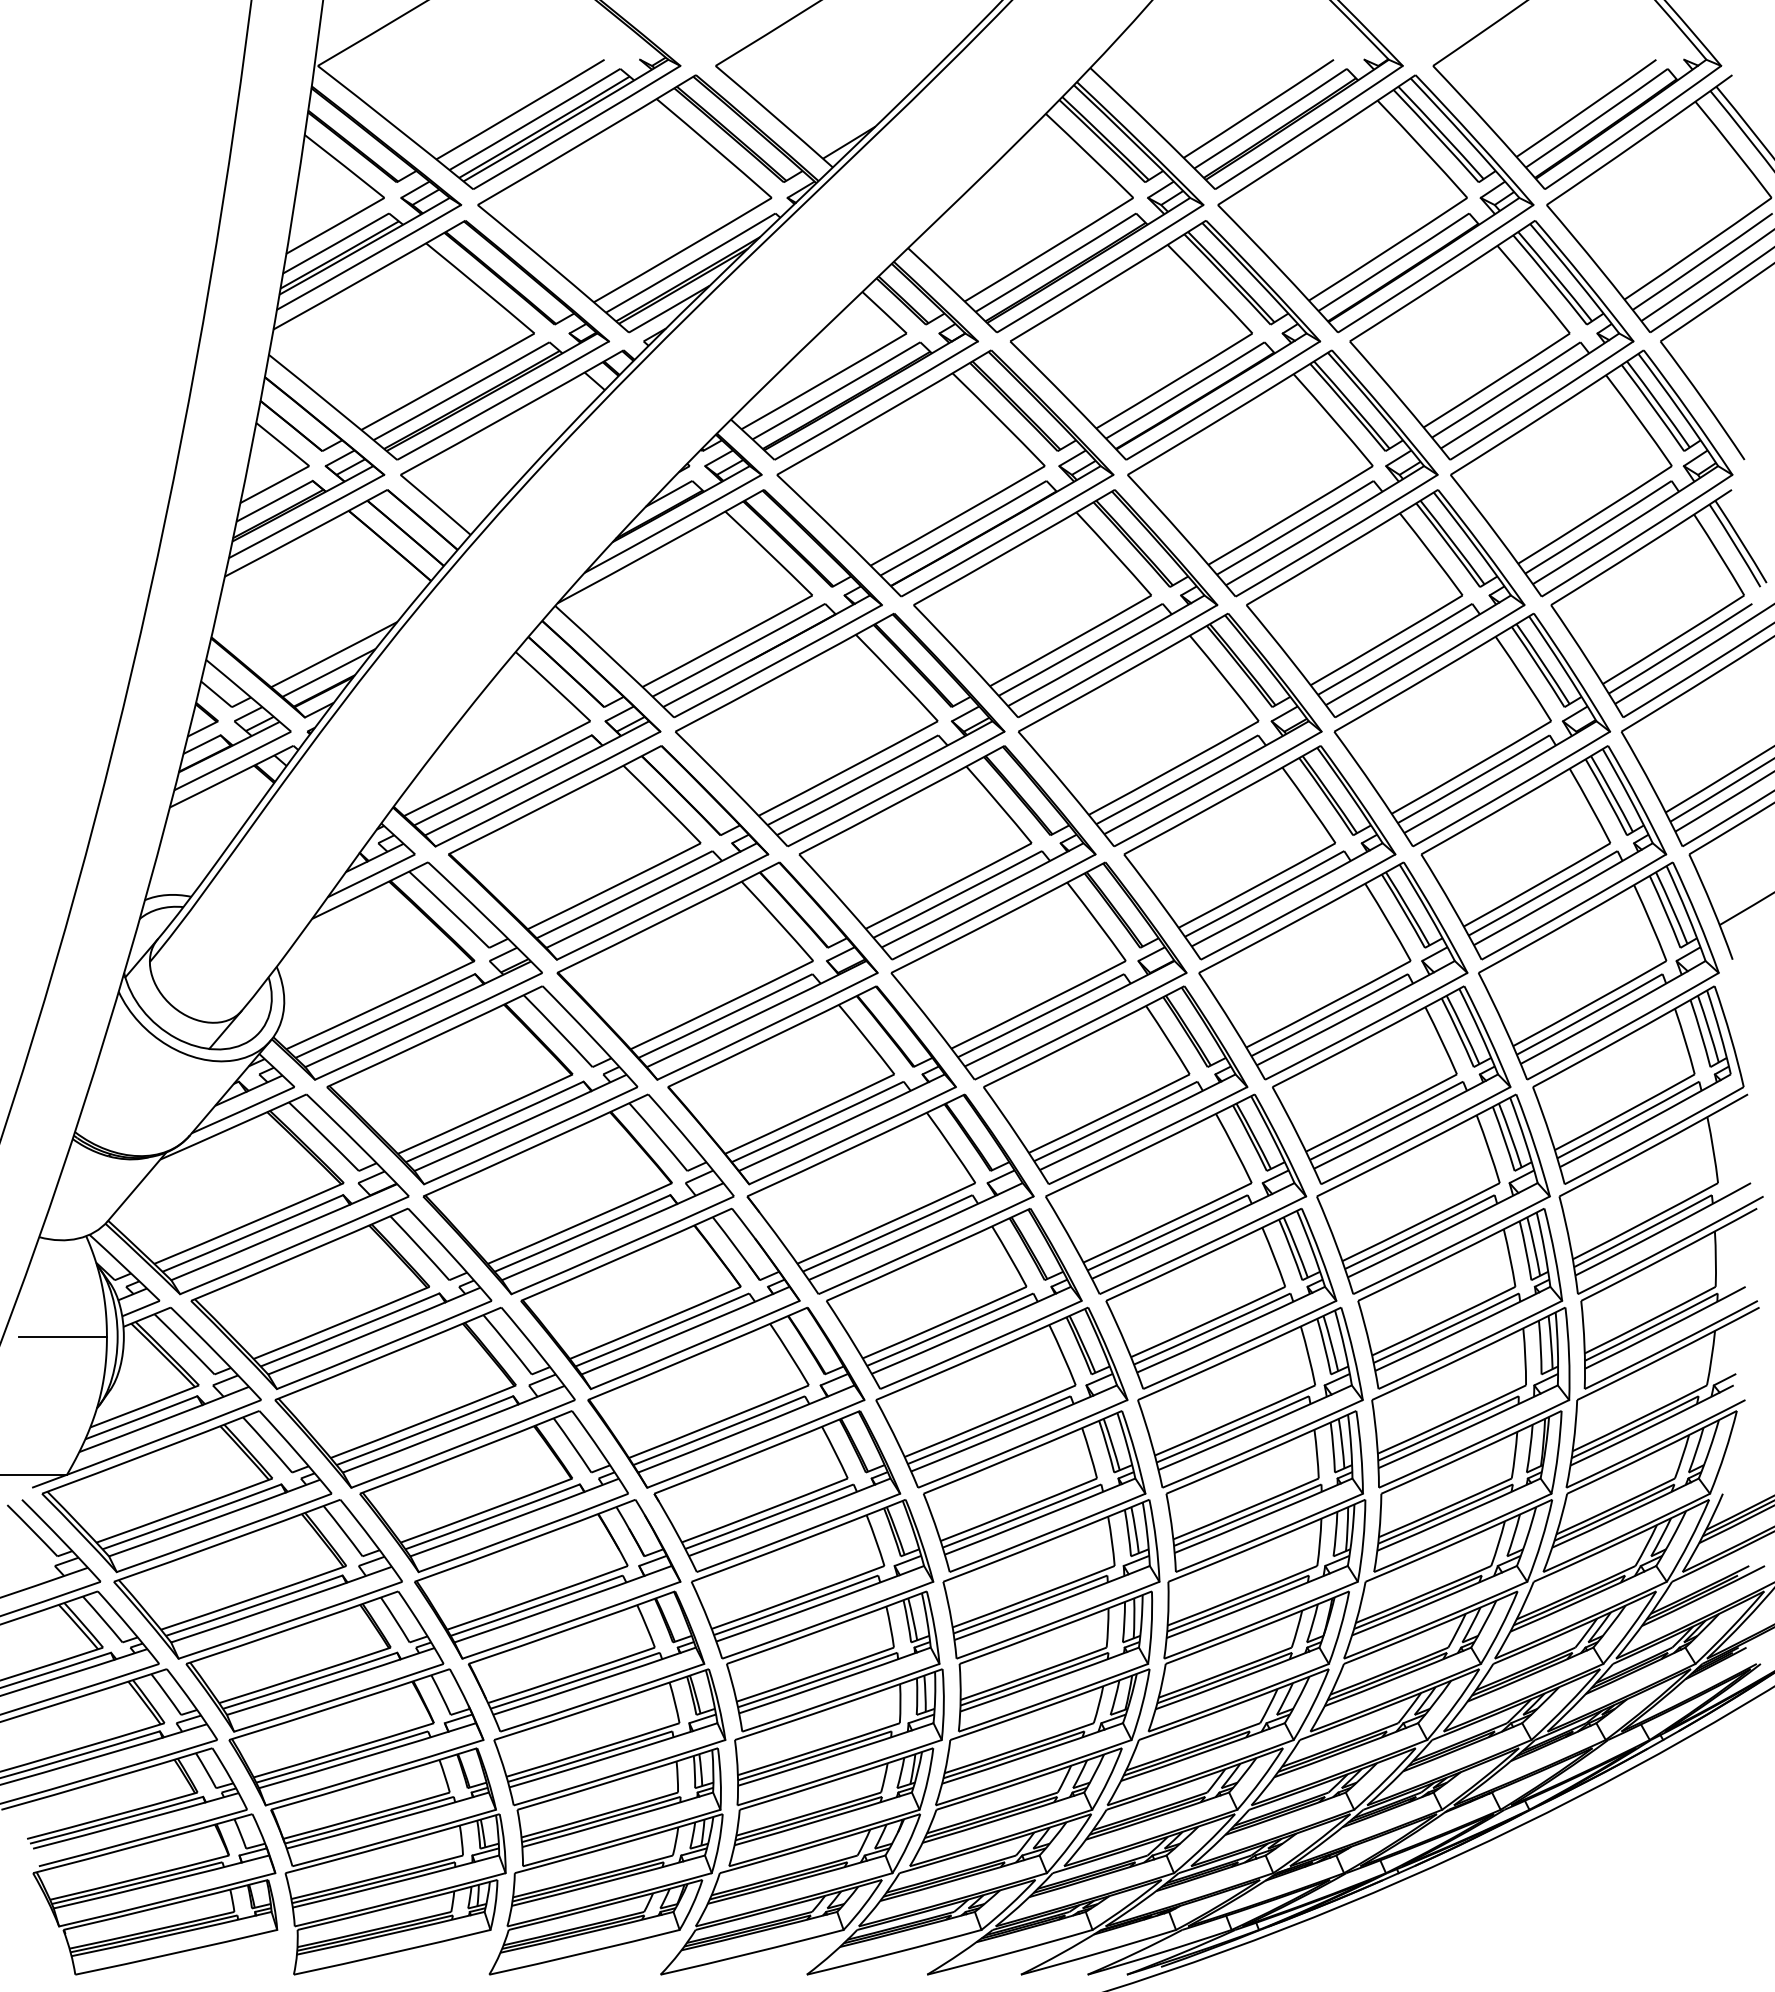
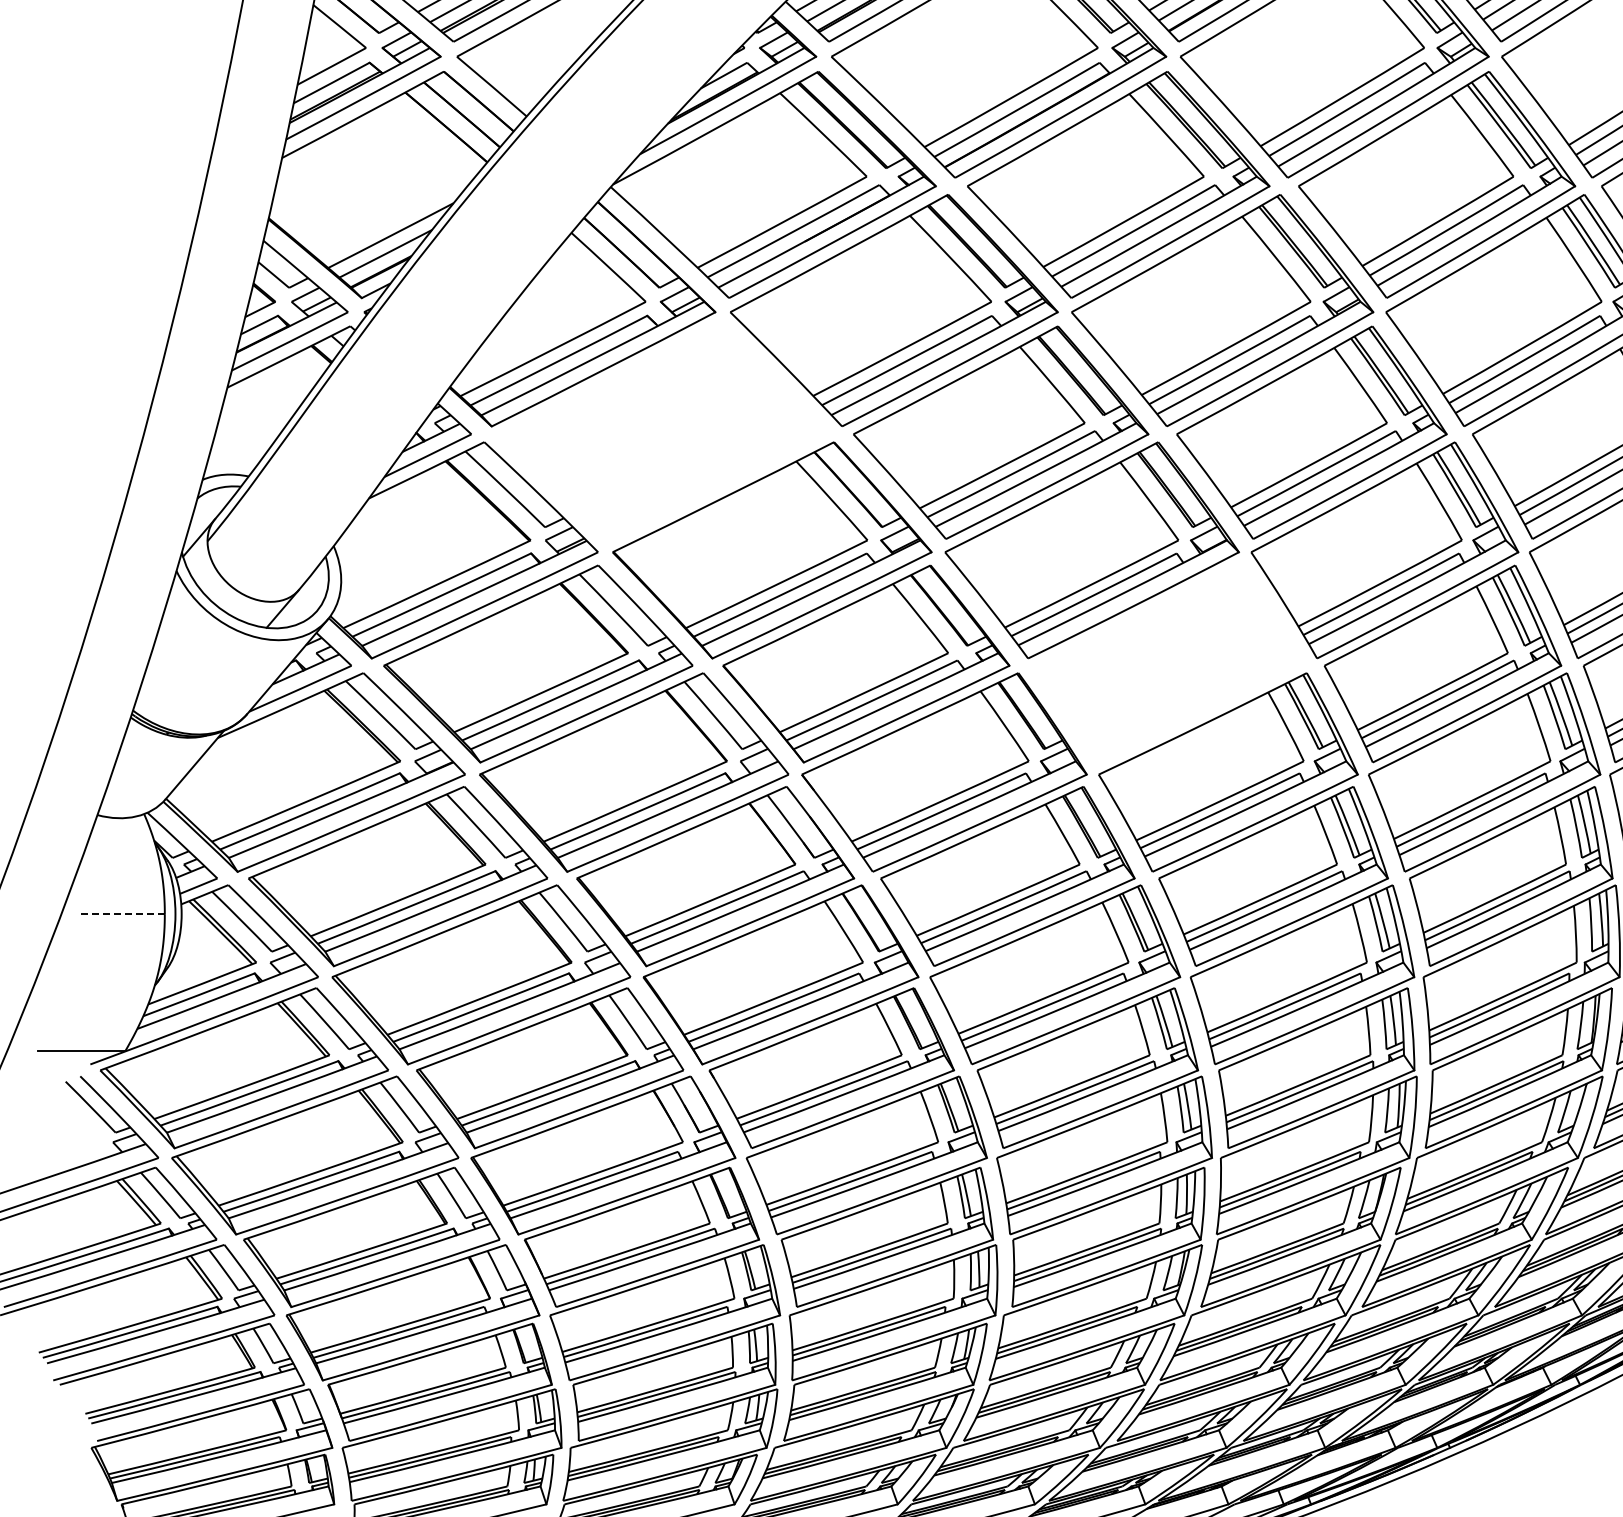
part: (608, 852) -> (663, 432), removed
part: (1115, 1084) -> (1168, 663), removed
line: (63, 1336) -> (121, 913), solid -> dashed

